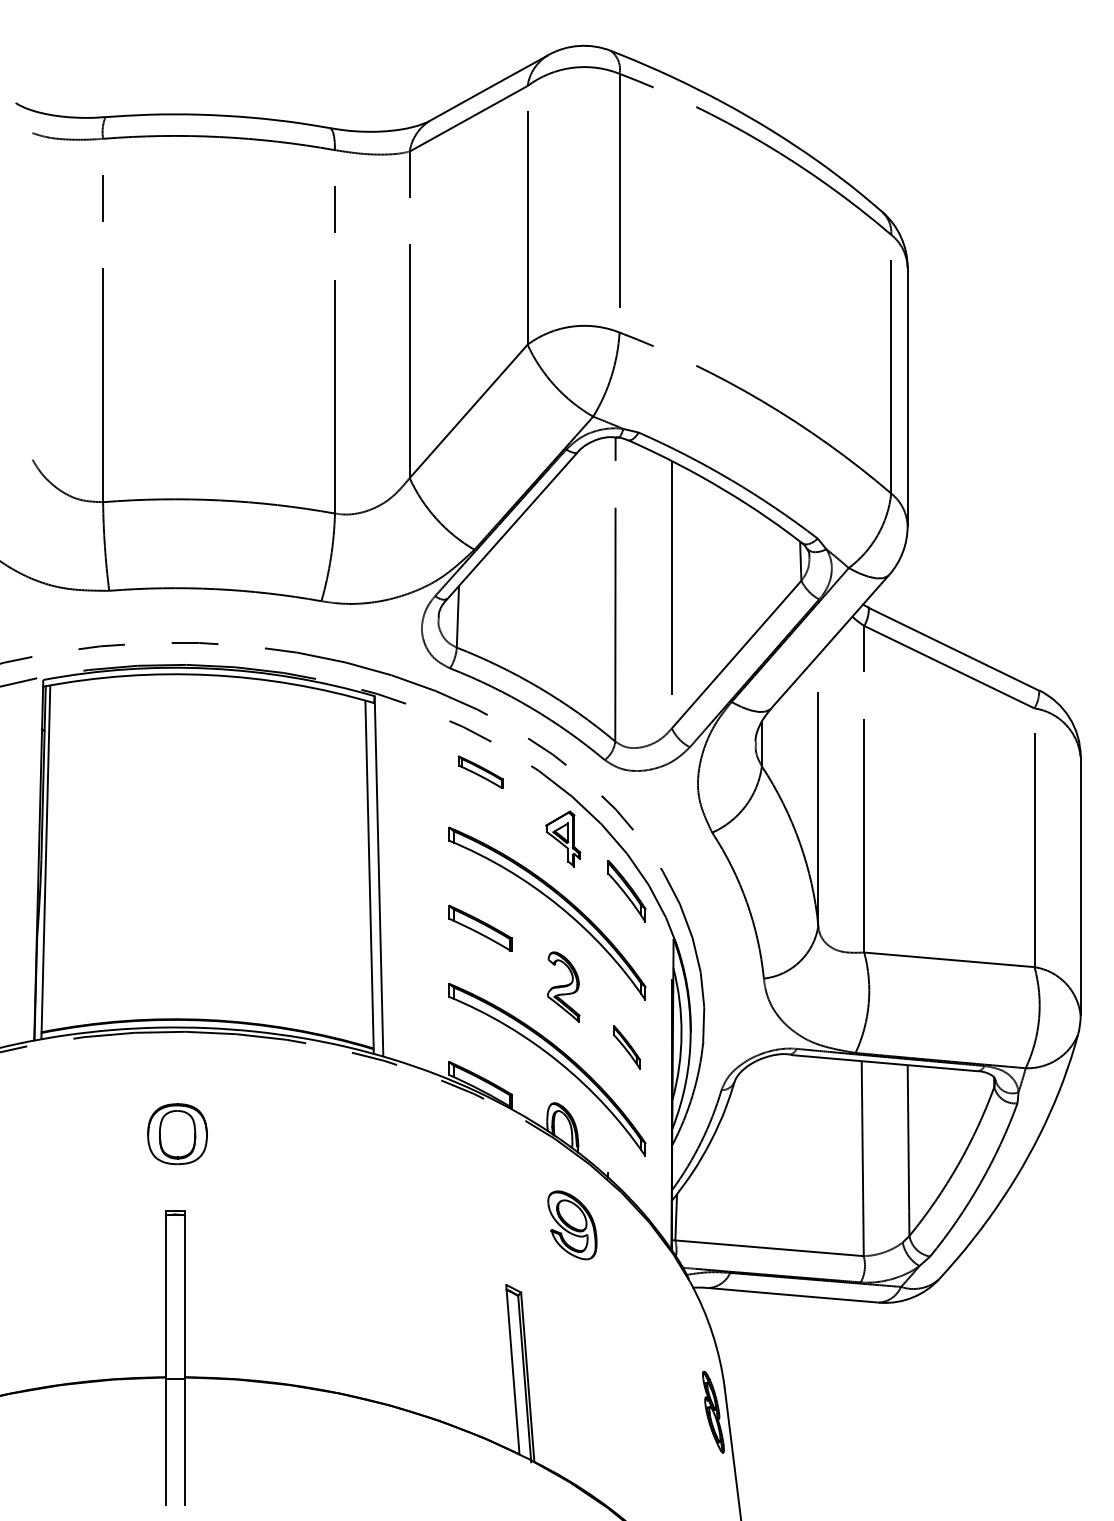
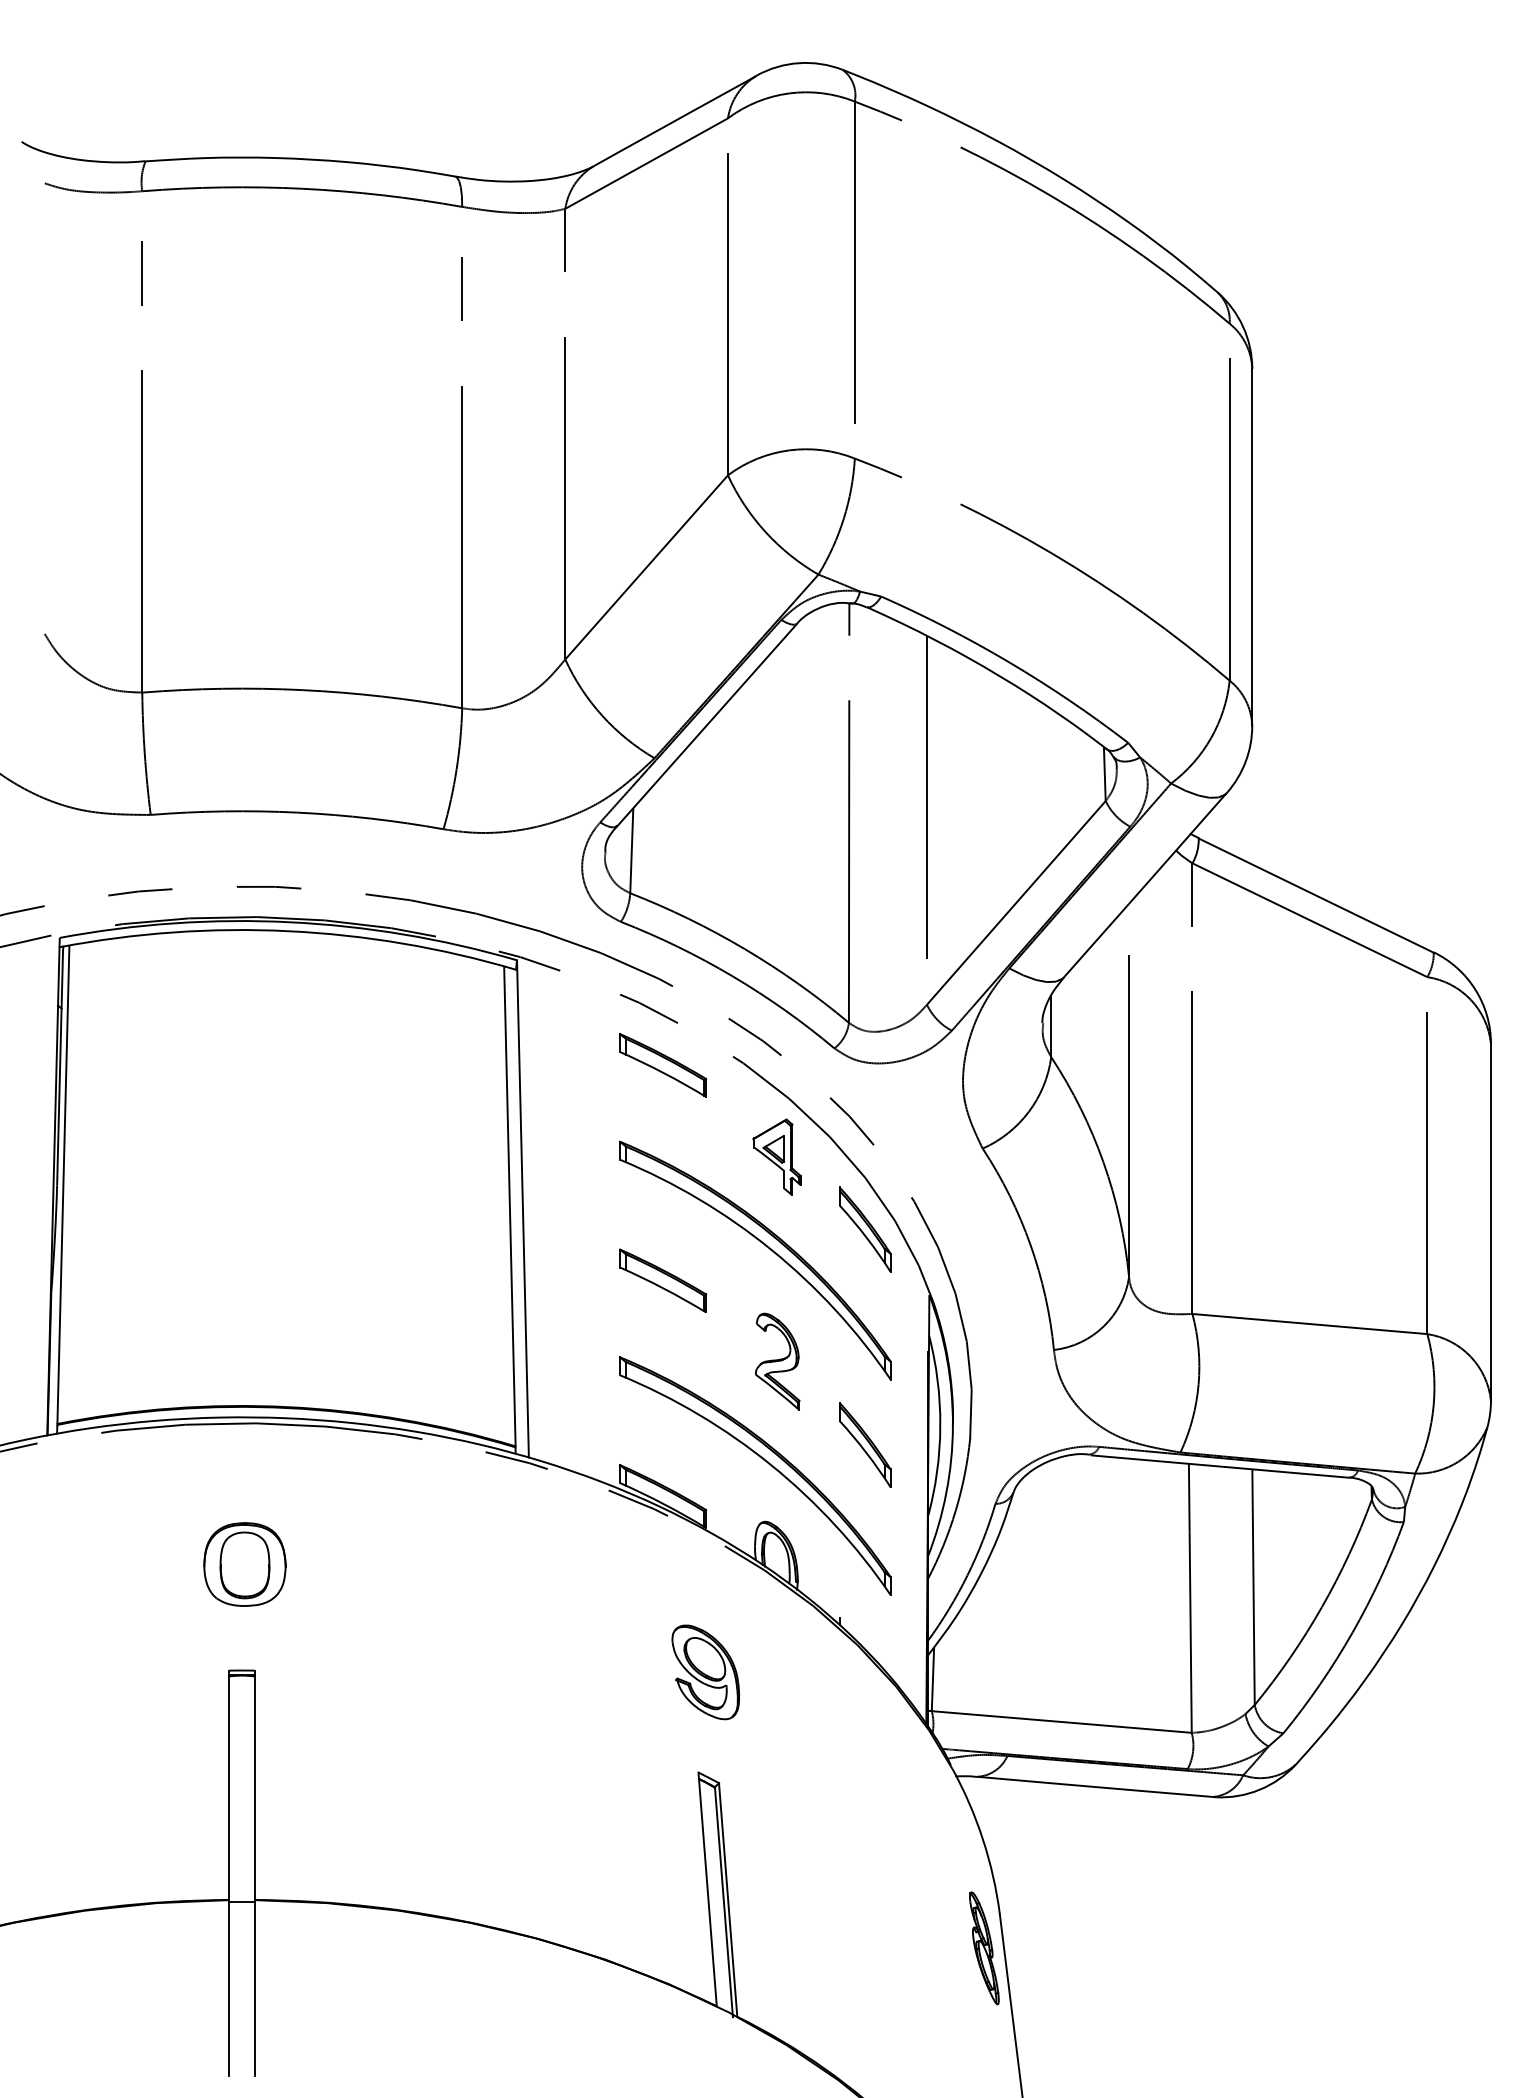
part: (480, 772) -> (663, 1065), size x1.43
part: (627, 1047) -> (865, 1444), size x1.43
part: (572, 1225) -> (705, 1672), moved

